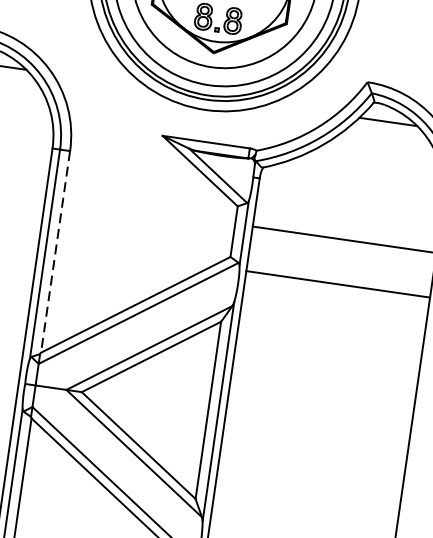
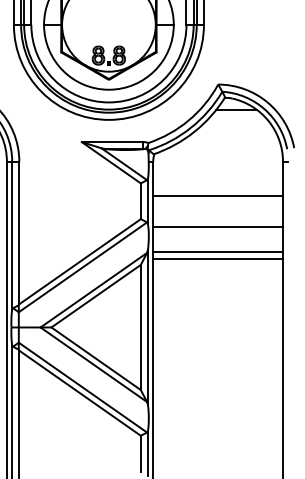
line: (55, 252) -> (19, 233), dashed -> solid
line: (333, 318) -> (218, 251), added
line: (332, 329) -> (218, 259), added

